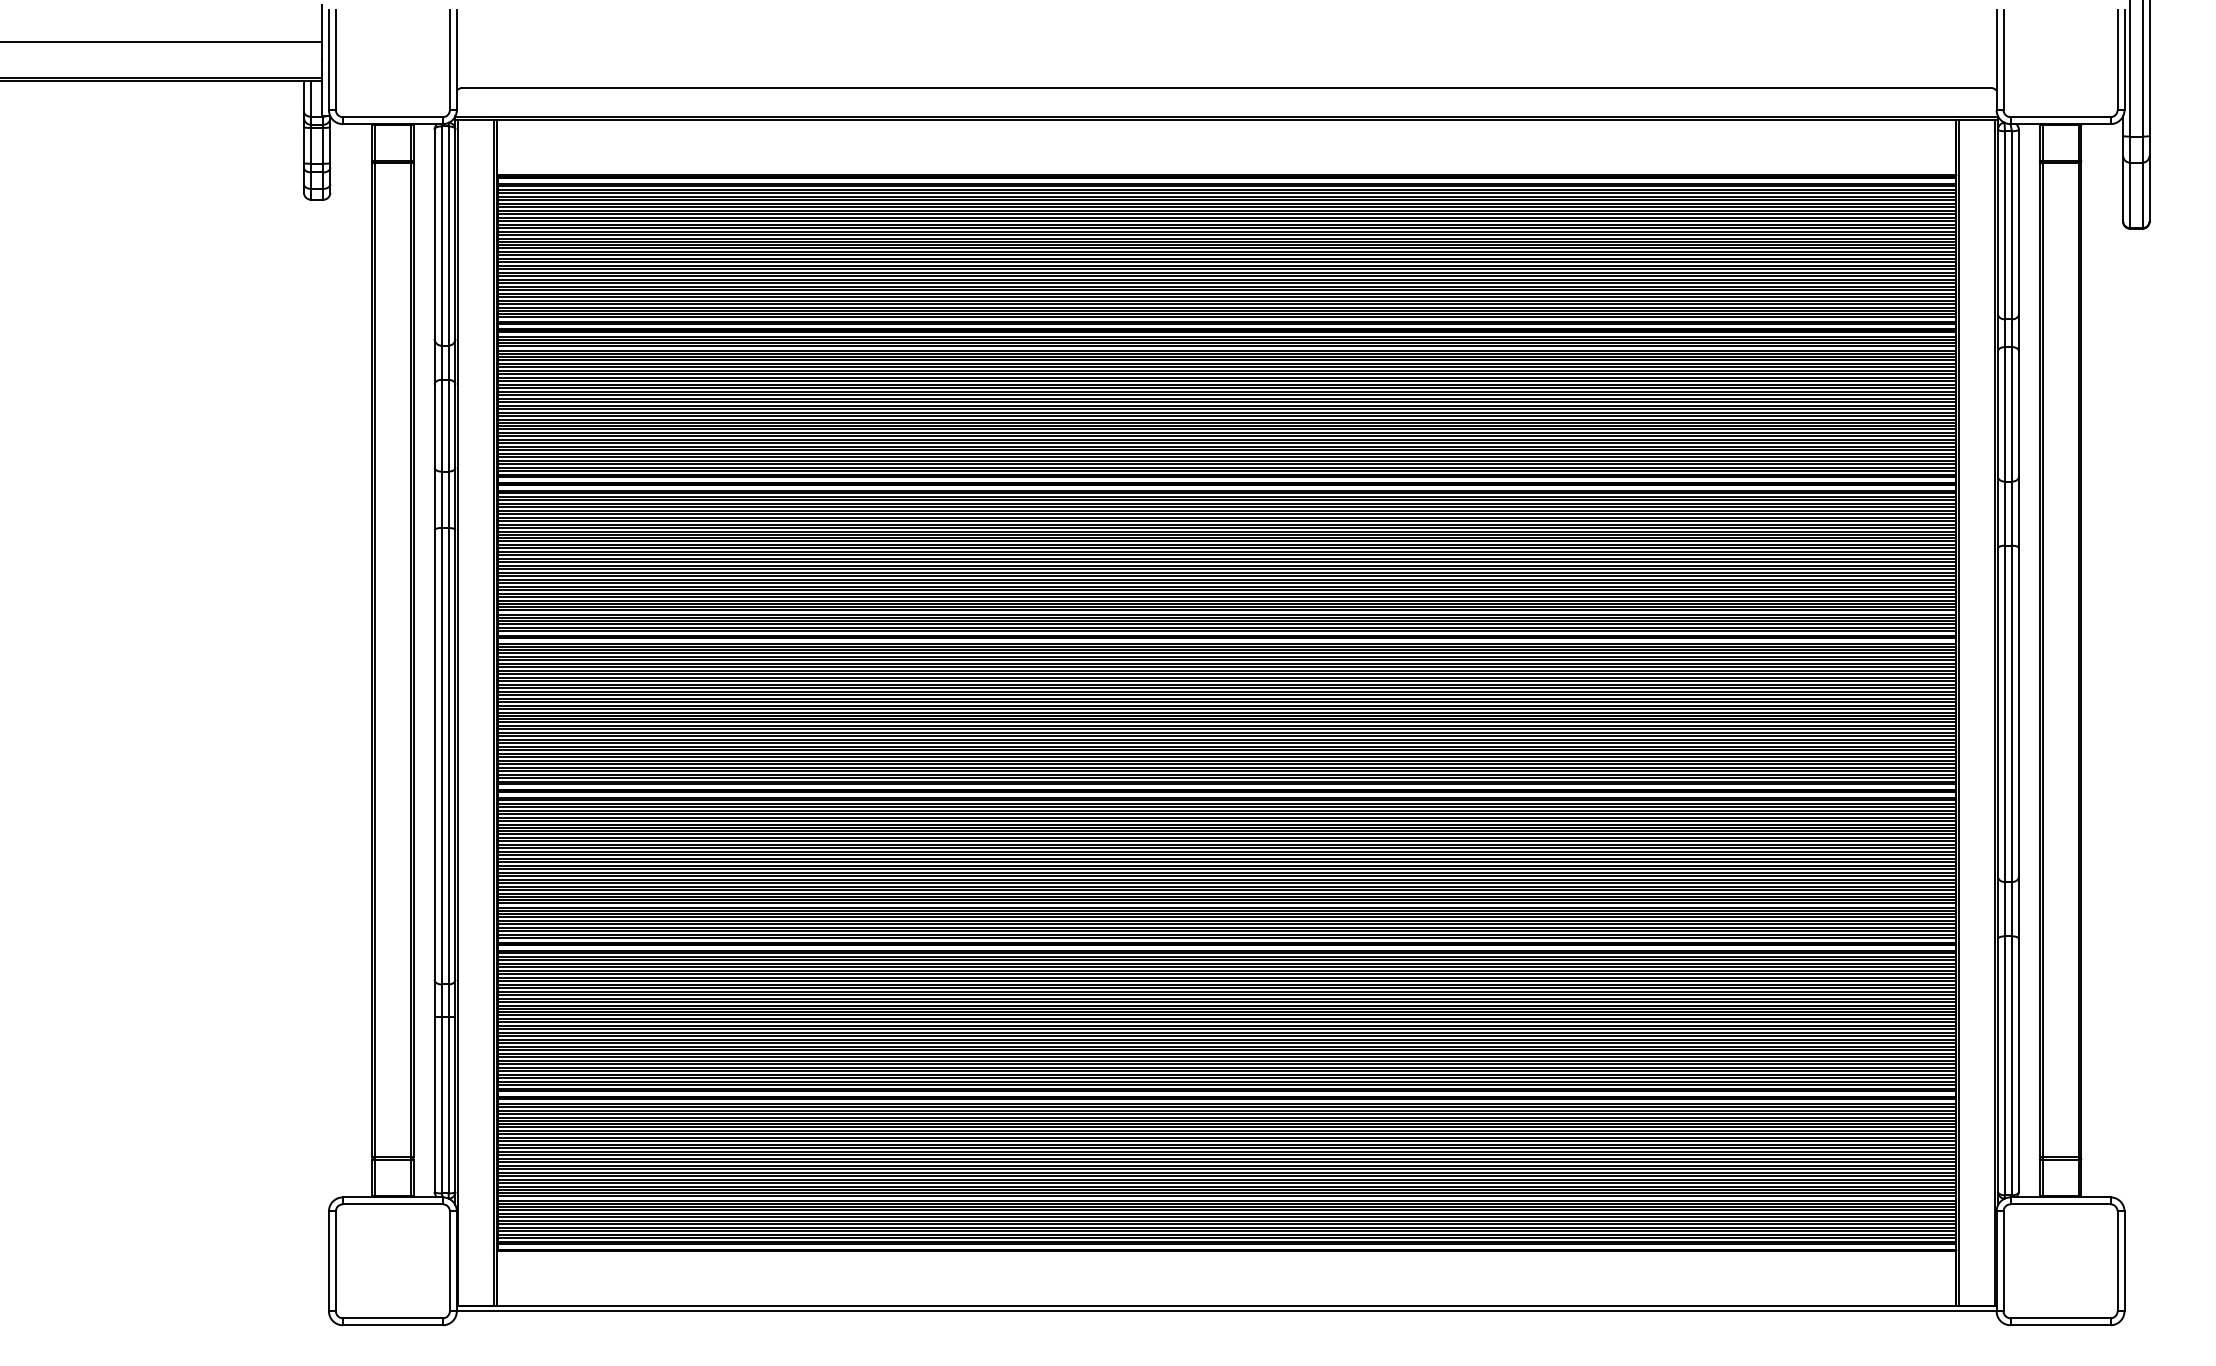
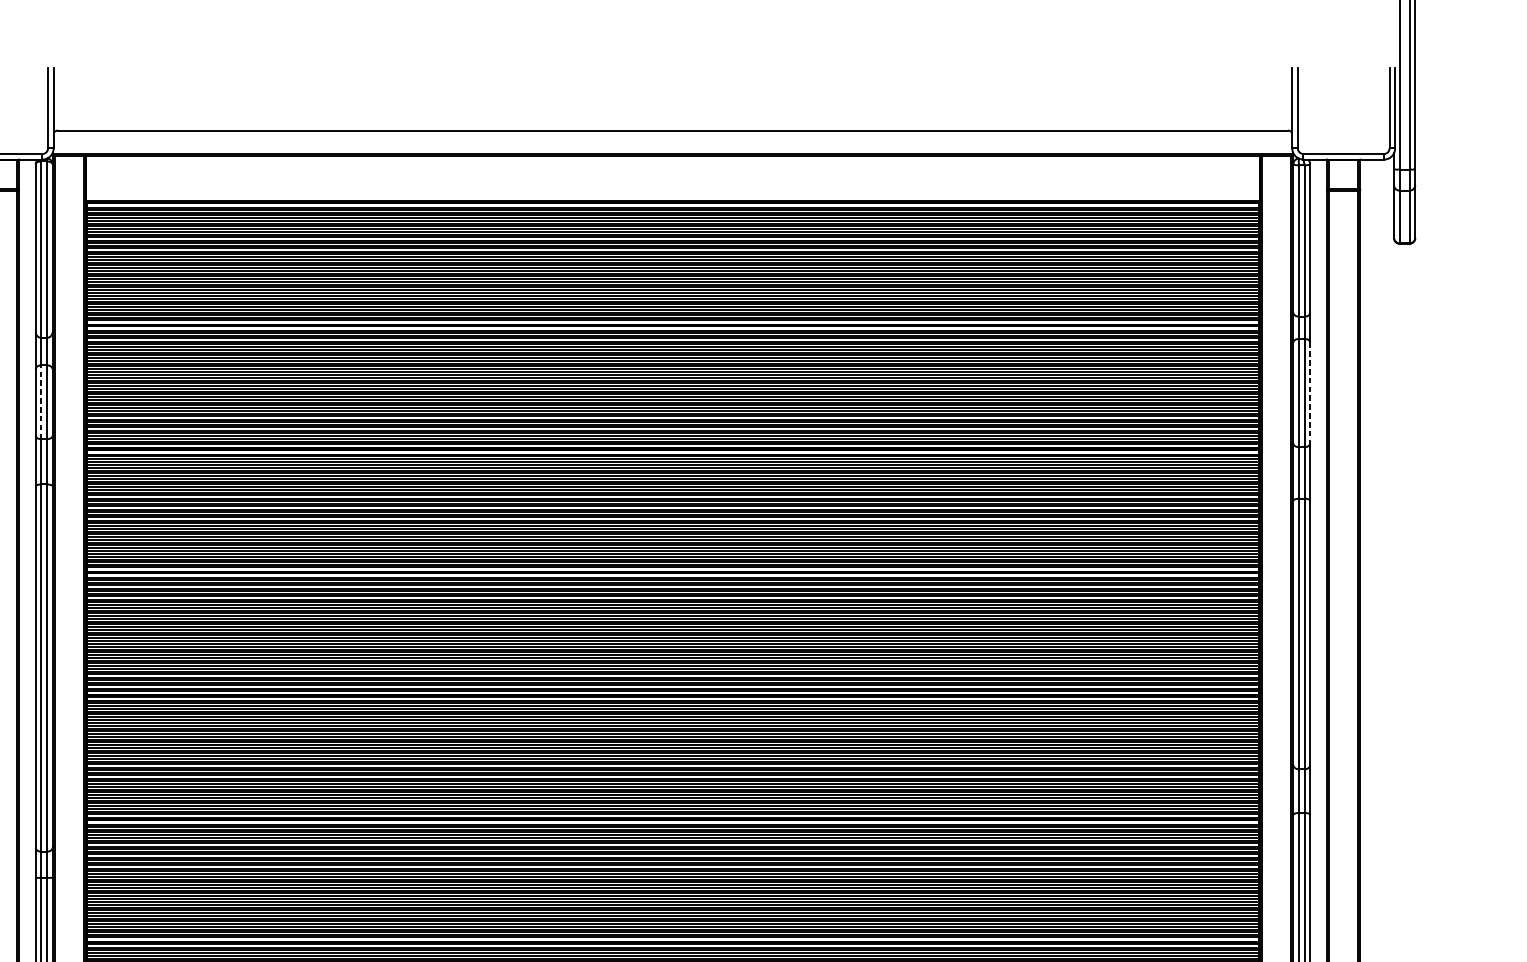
line: (2018, 414) -> (1309, 393), solid -> dashed
line: (441, 425) -> (41, 402), solid -> dashed

